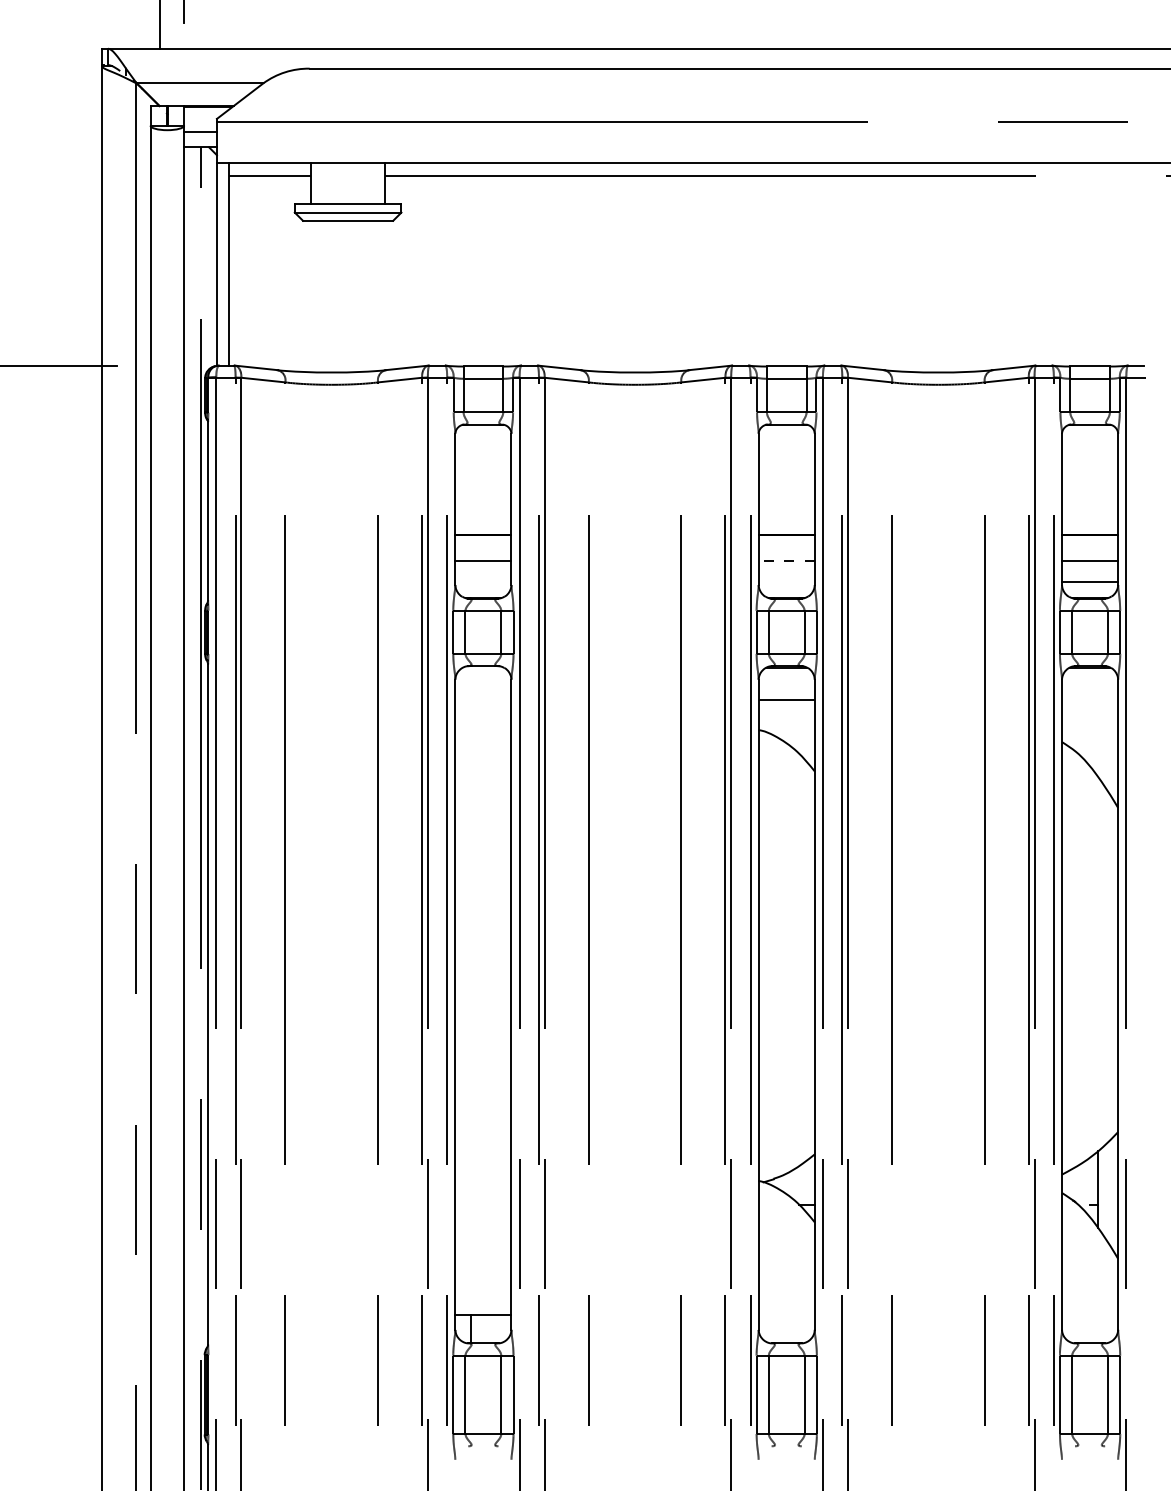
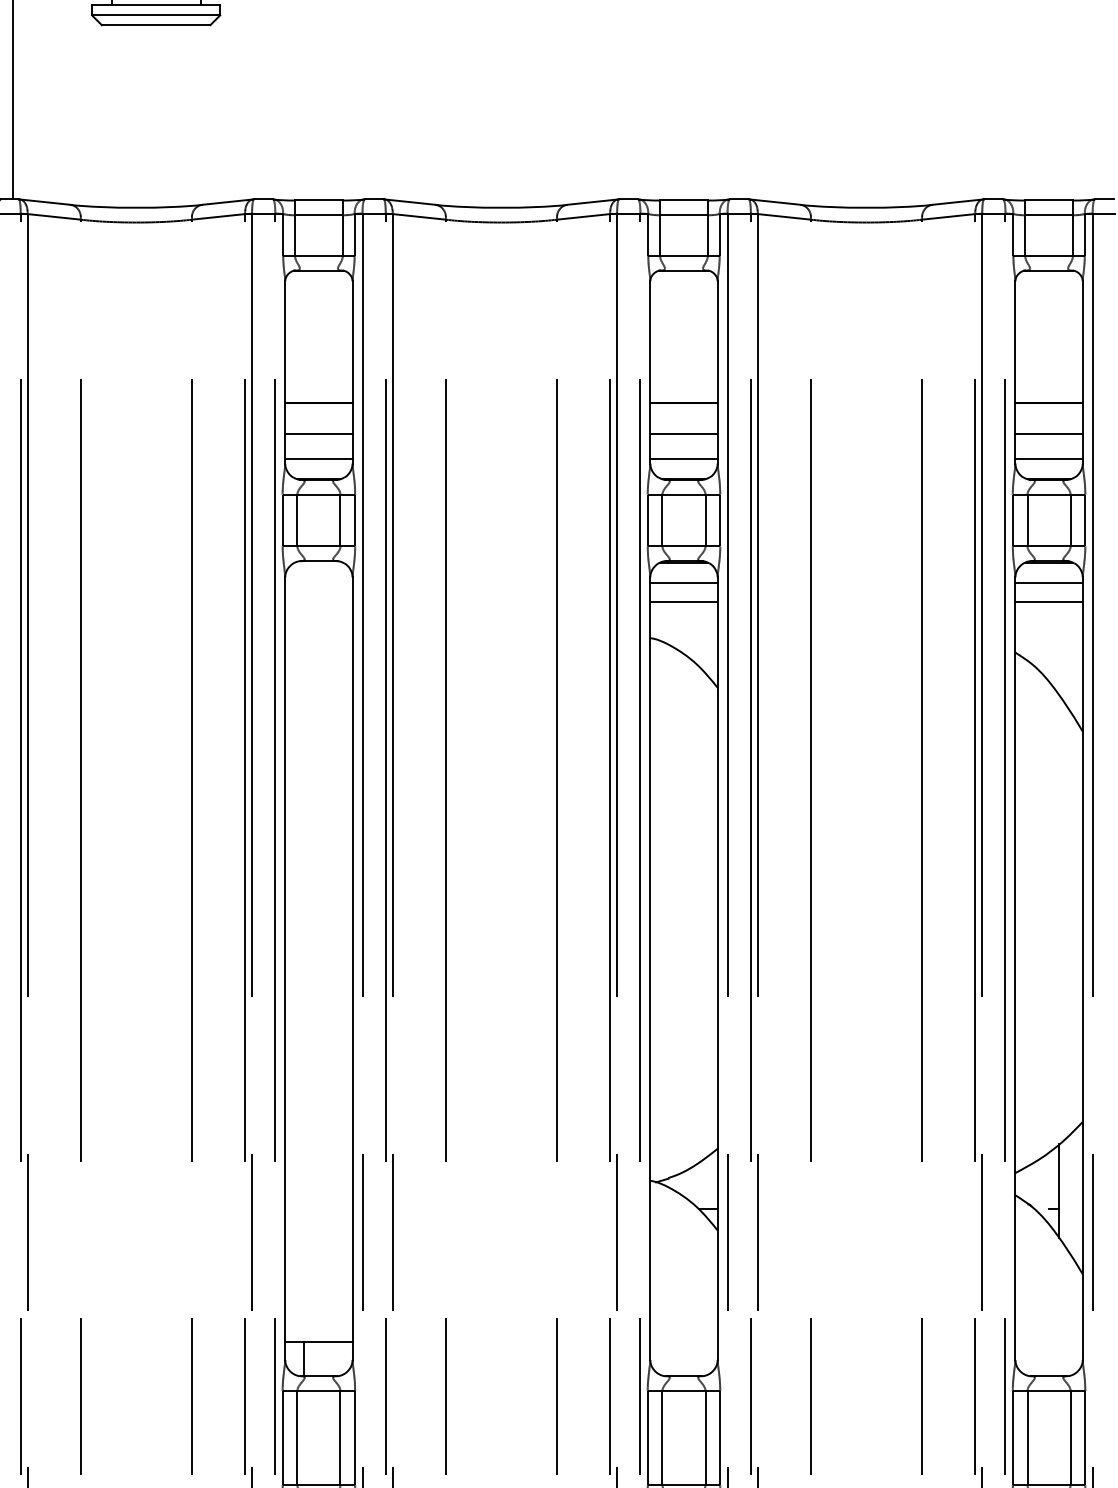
line: (786, 560) -> (683, 433), dashed -> solid
line: (483, 581) -> (319, 459), added
line: (786, 581) -> (683, 459), added
line: (786, 684) -> (683, 583), added
line: (1090, 684) -> (1049, 583), added
line: (1090, 700) -> (1049, 602), added

